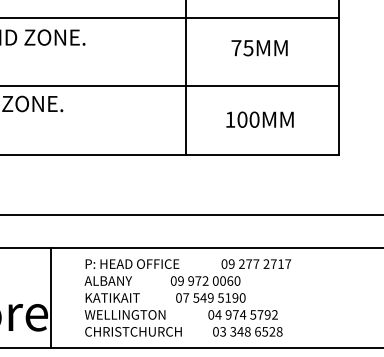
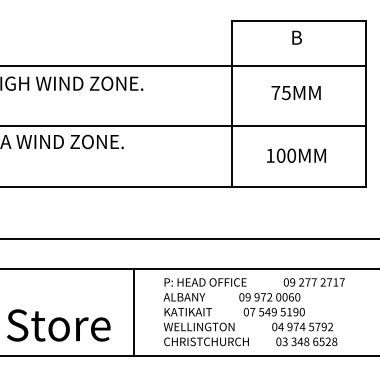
line: (50, 297) -> (133, 311), moved
text: (187, 298) -> (253, 312), moved

